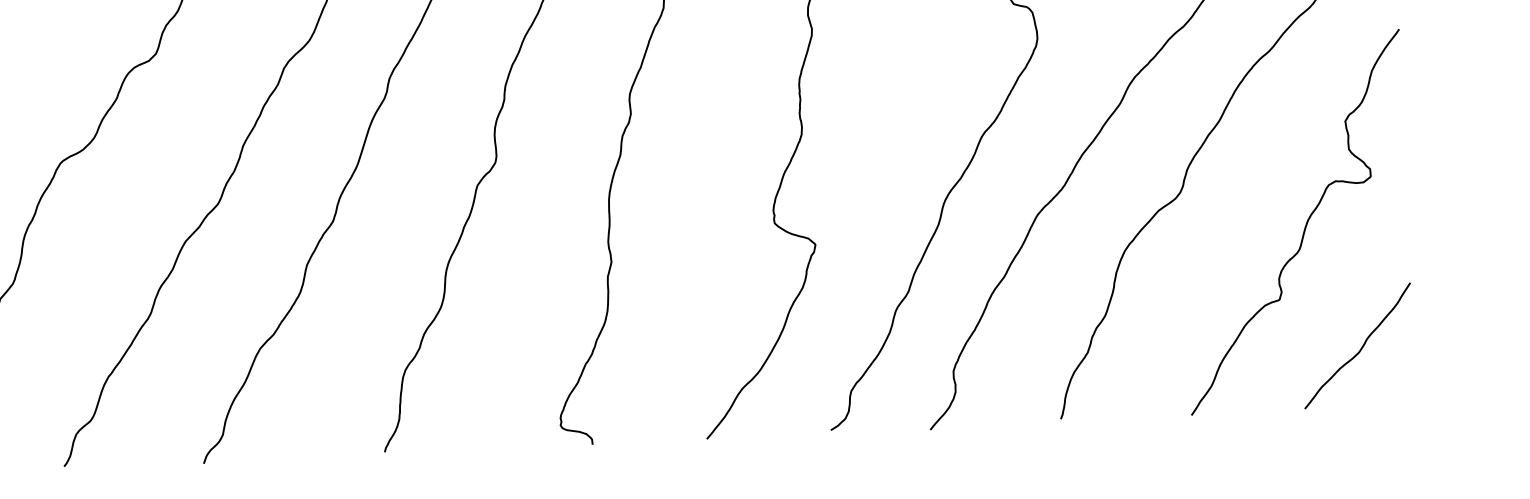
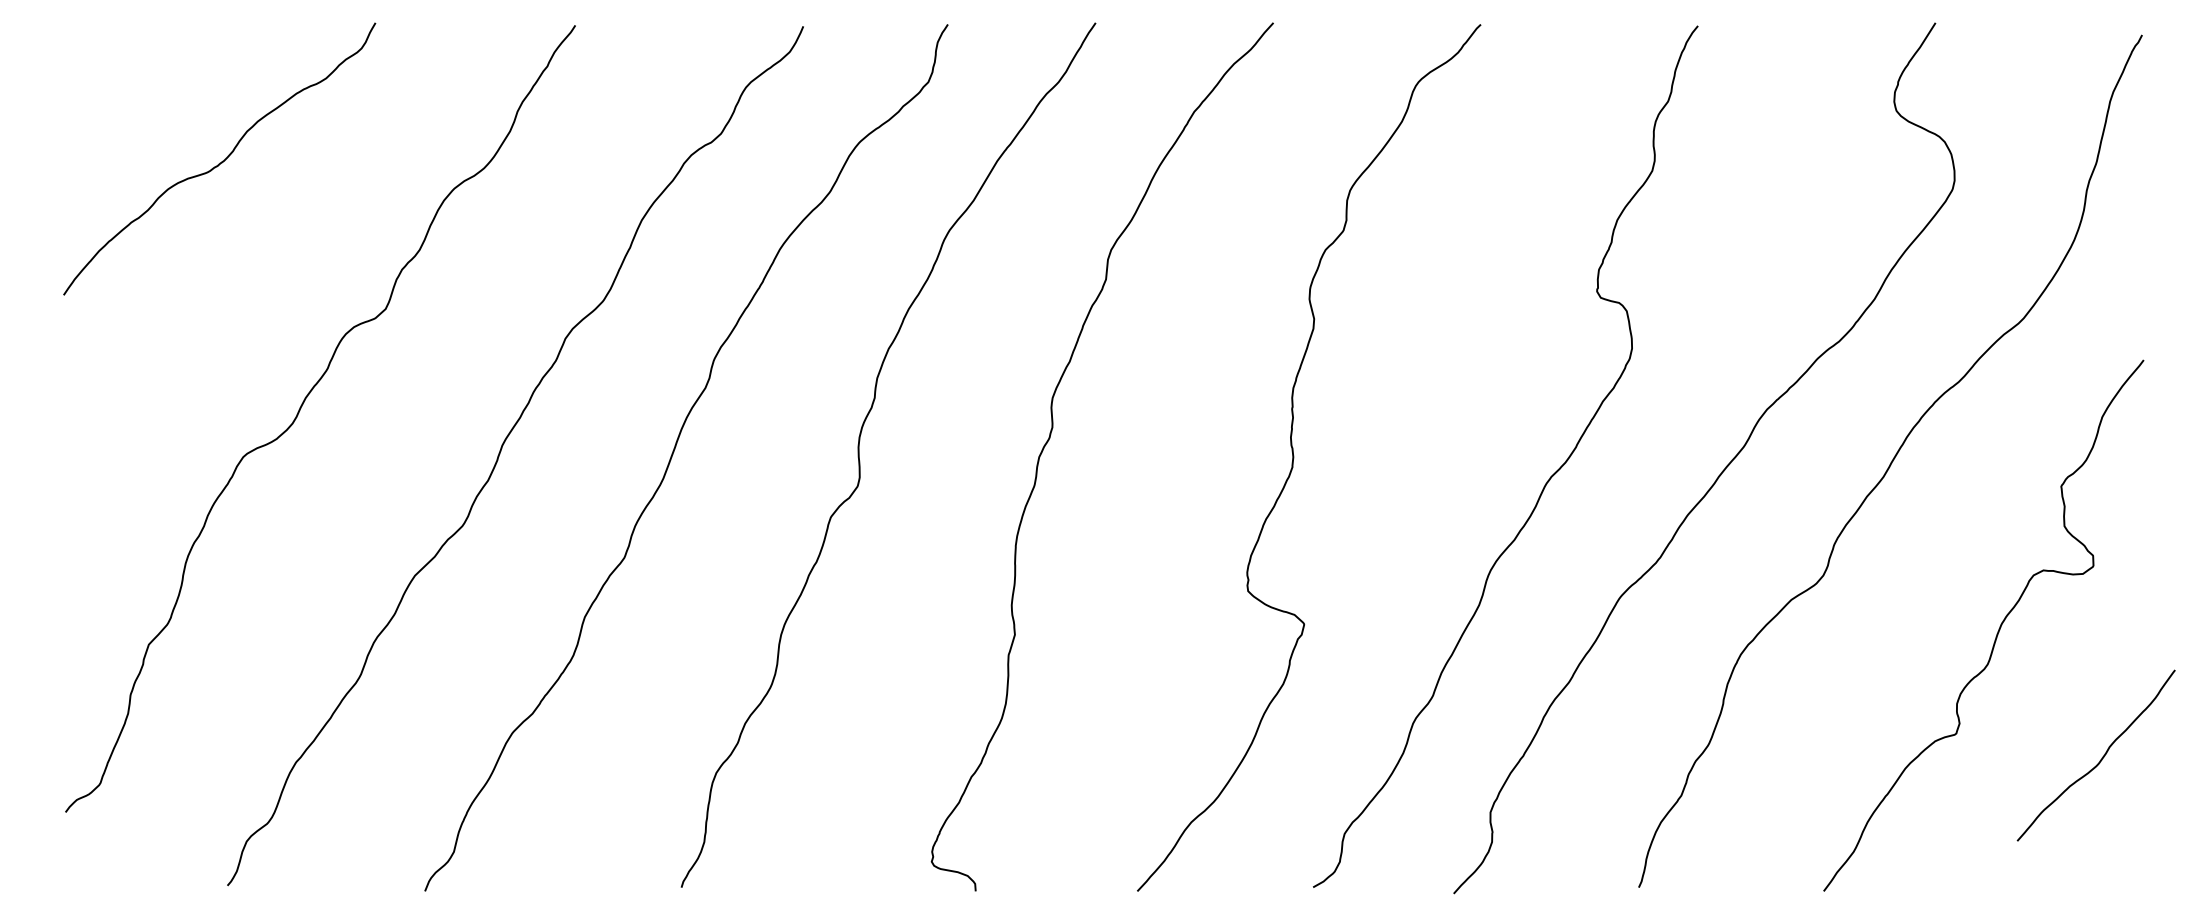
curve: (1360, 348) -> (2100, 759), moved

